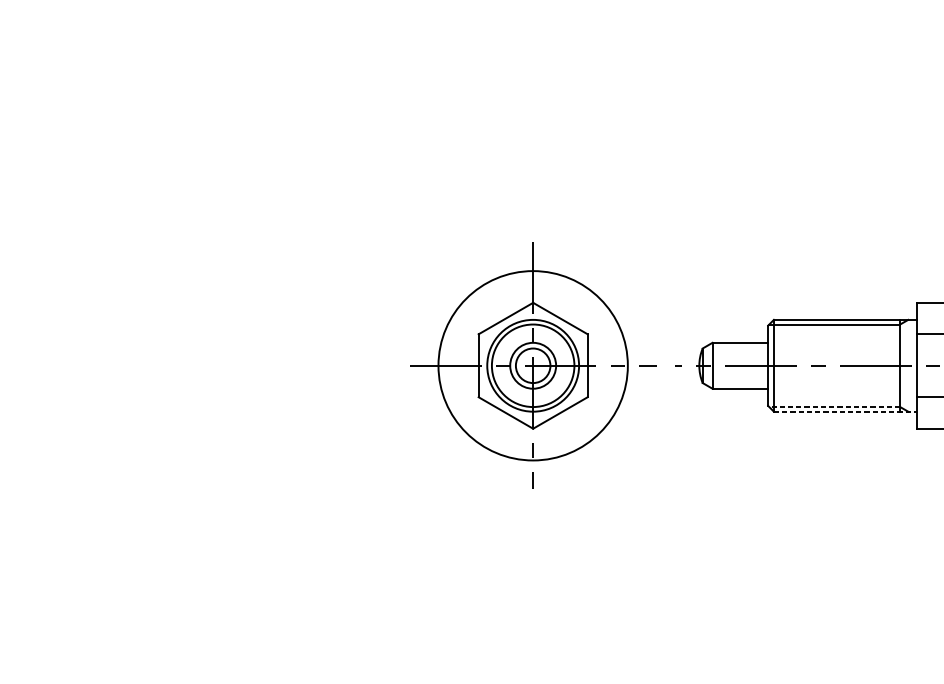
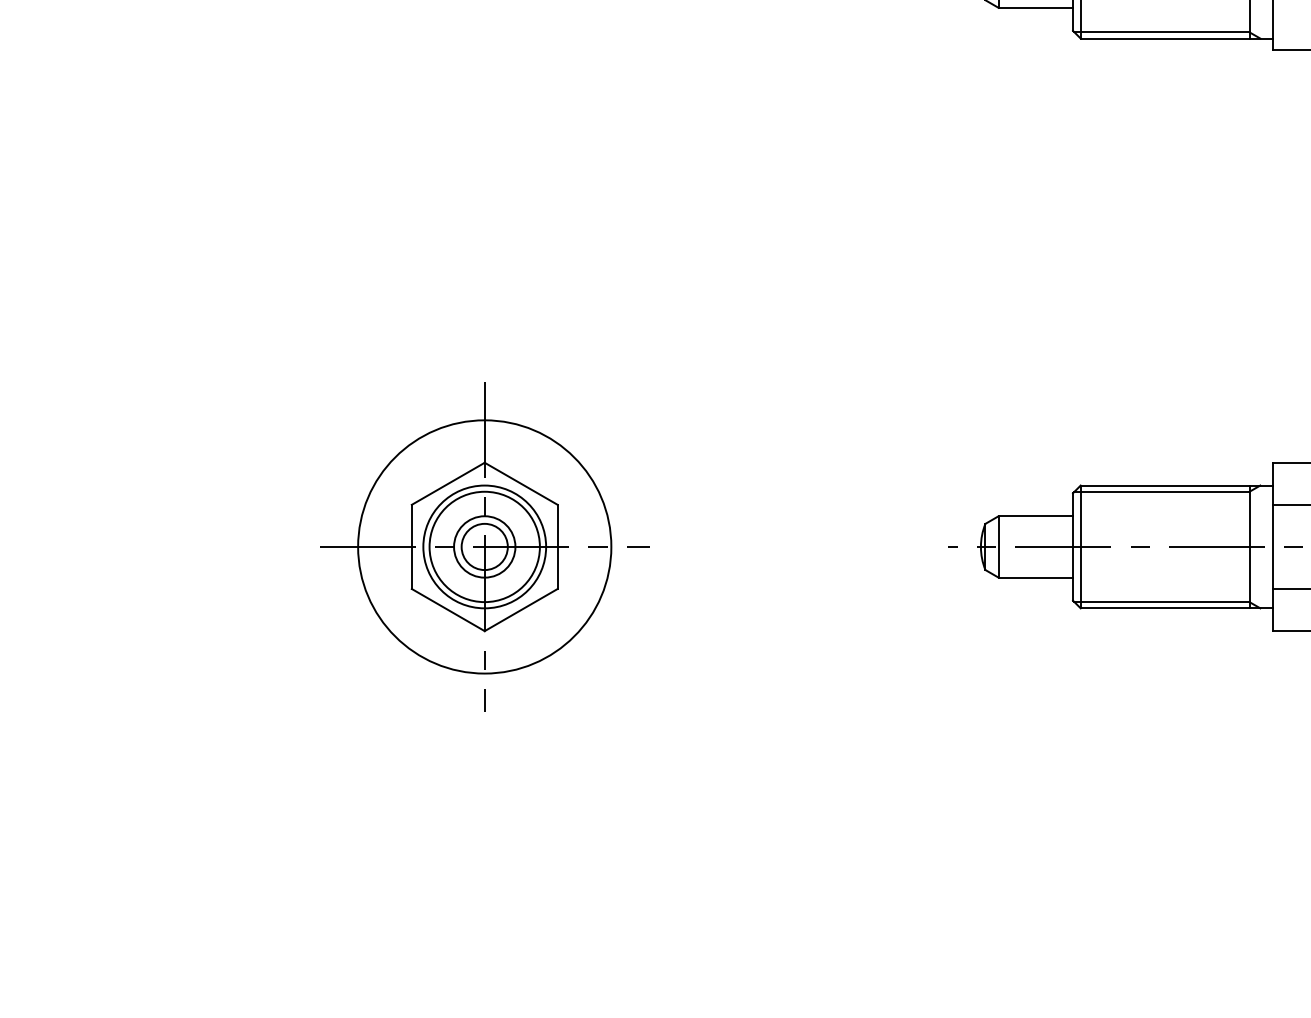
part: (532, 365) -> (484, 546), moved
line: (835, 407) -> (1162, 602), dashed -> solid
line: (845, 411) -> (1176, 608), dashed -> solid

